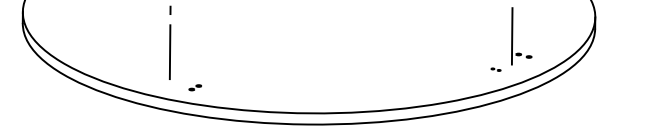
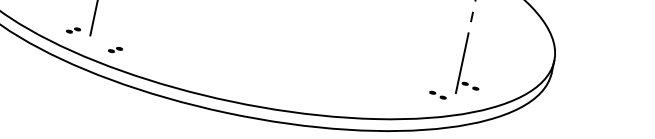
part: (495, 69) -> (437, 94), size x1.67
part: (153, 77) -> (73, 30), added

